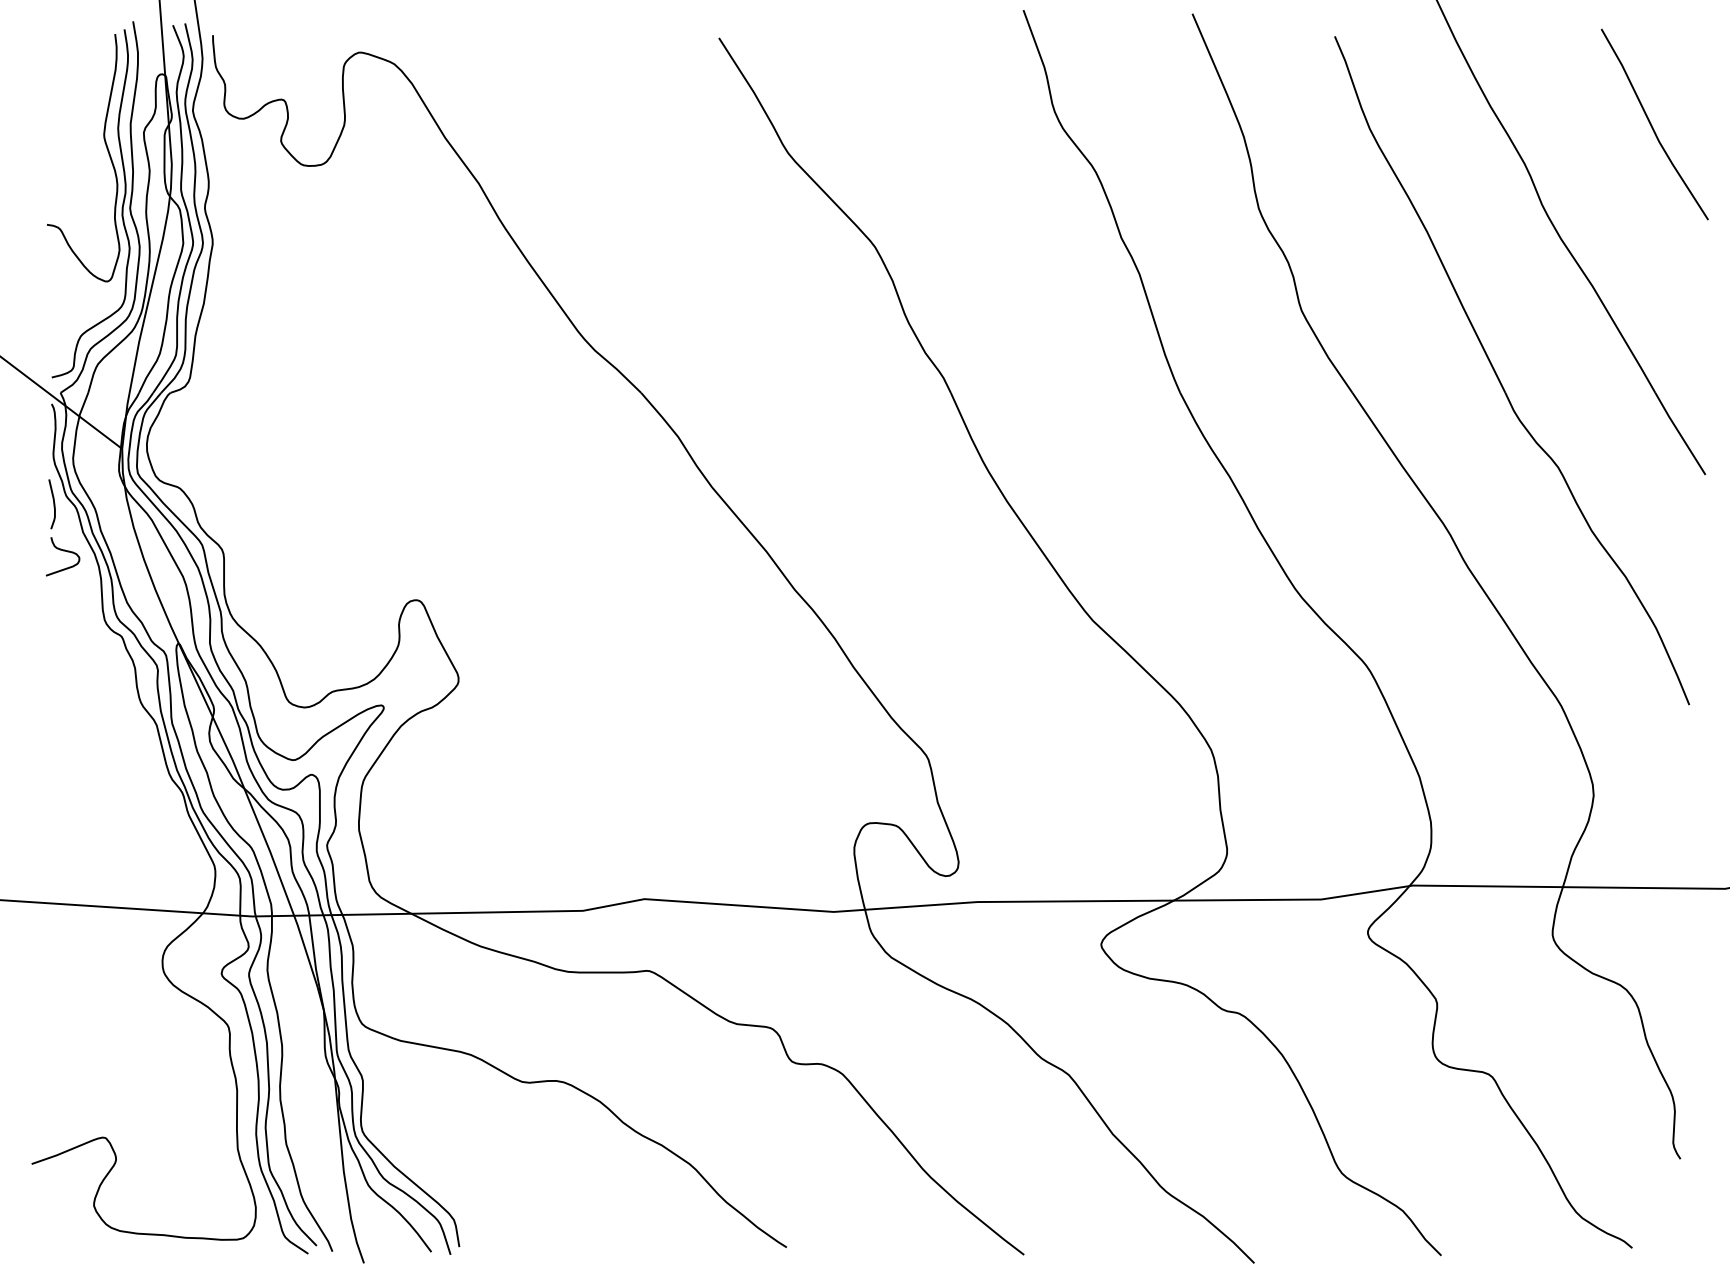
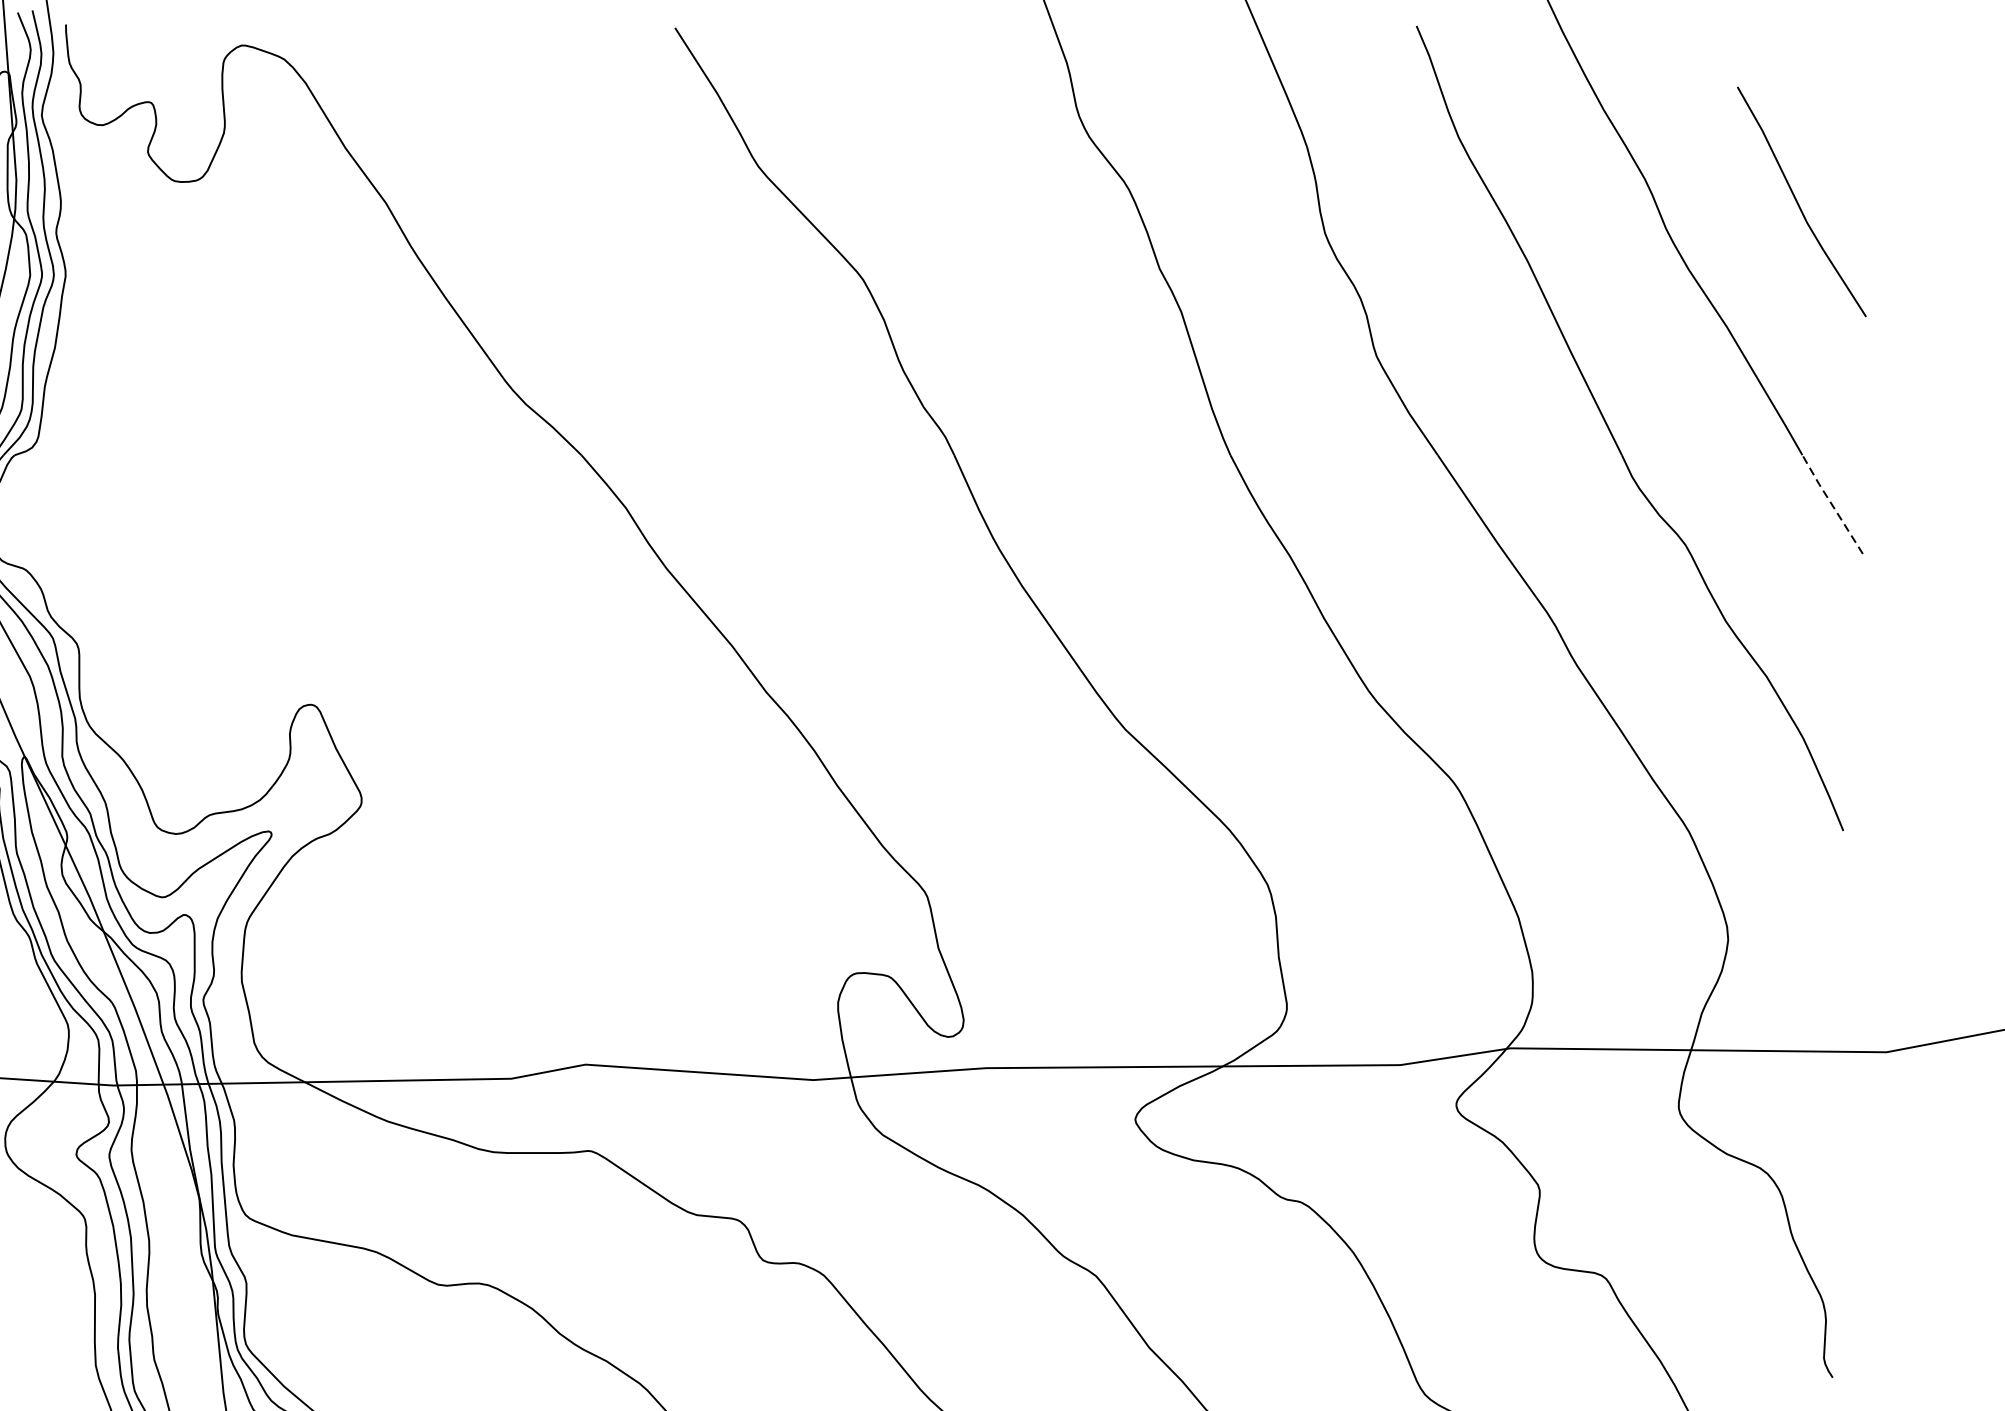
line: (1652, 125) -> (1799, 203), moved
line: (1679, 433) -> (1831, 504), solid -> dashed

